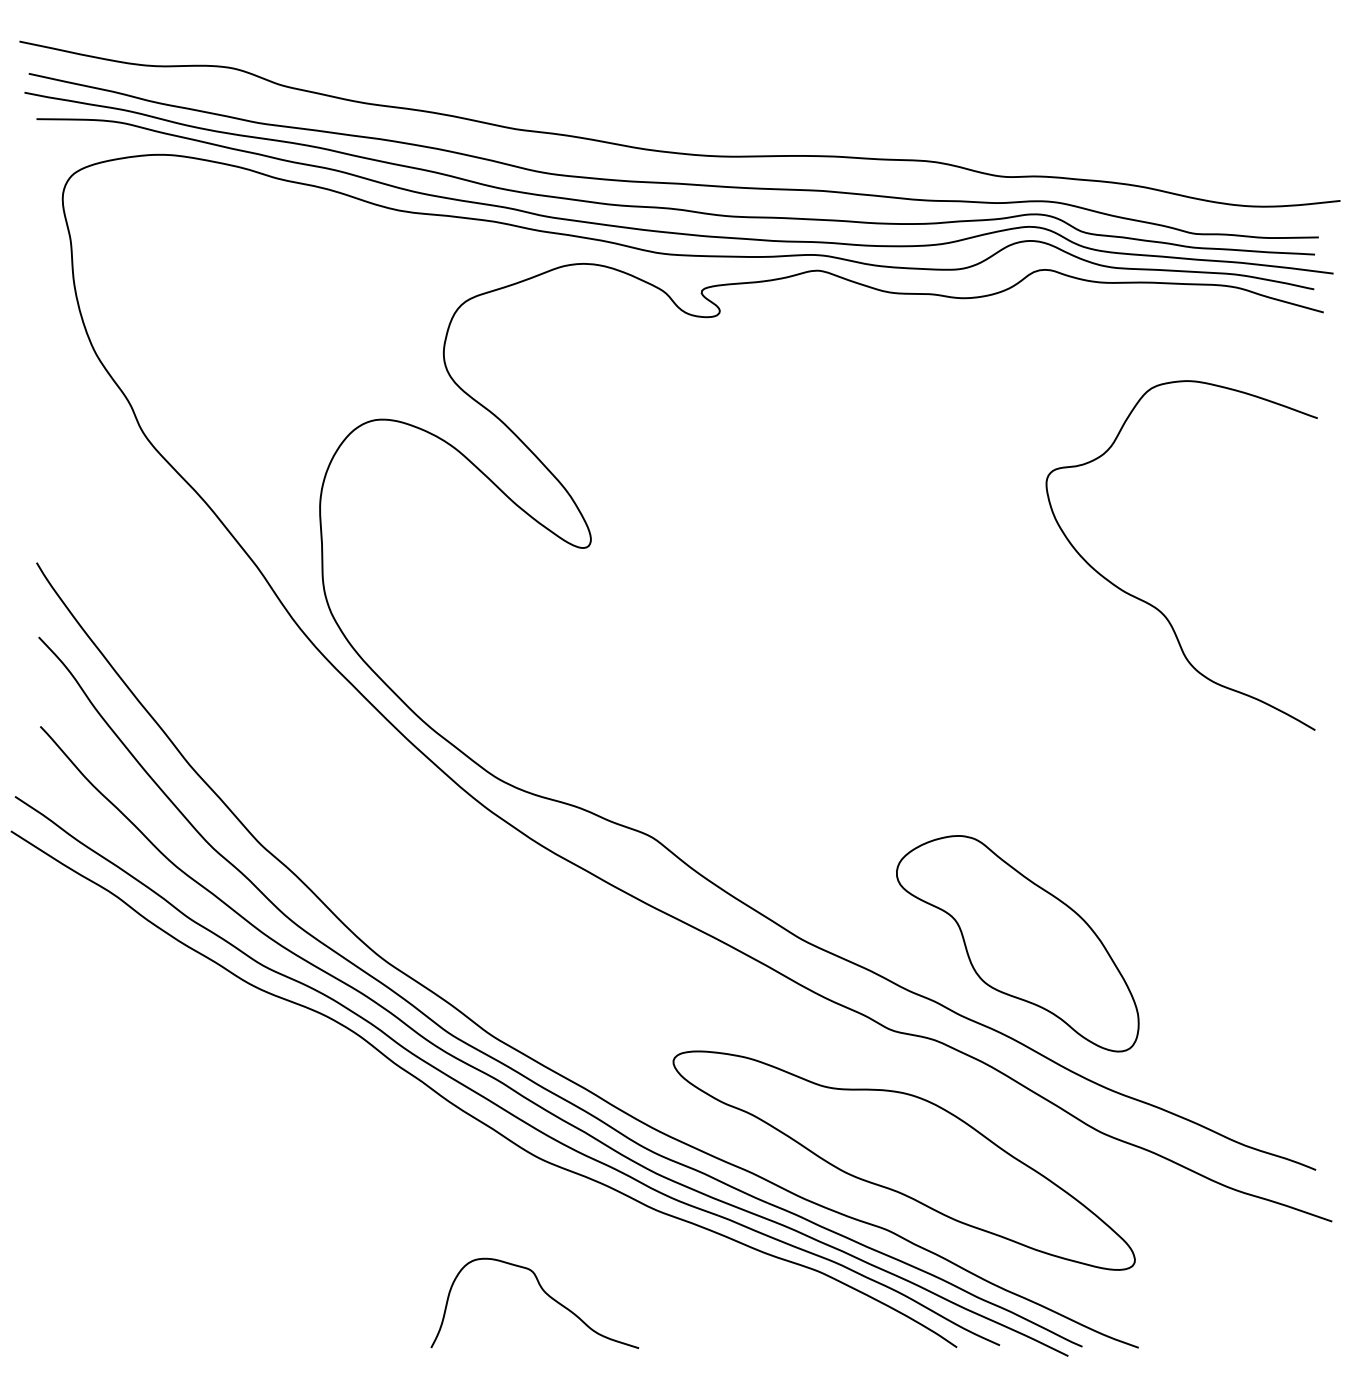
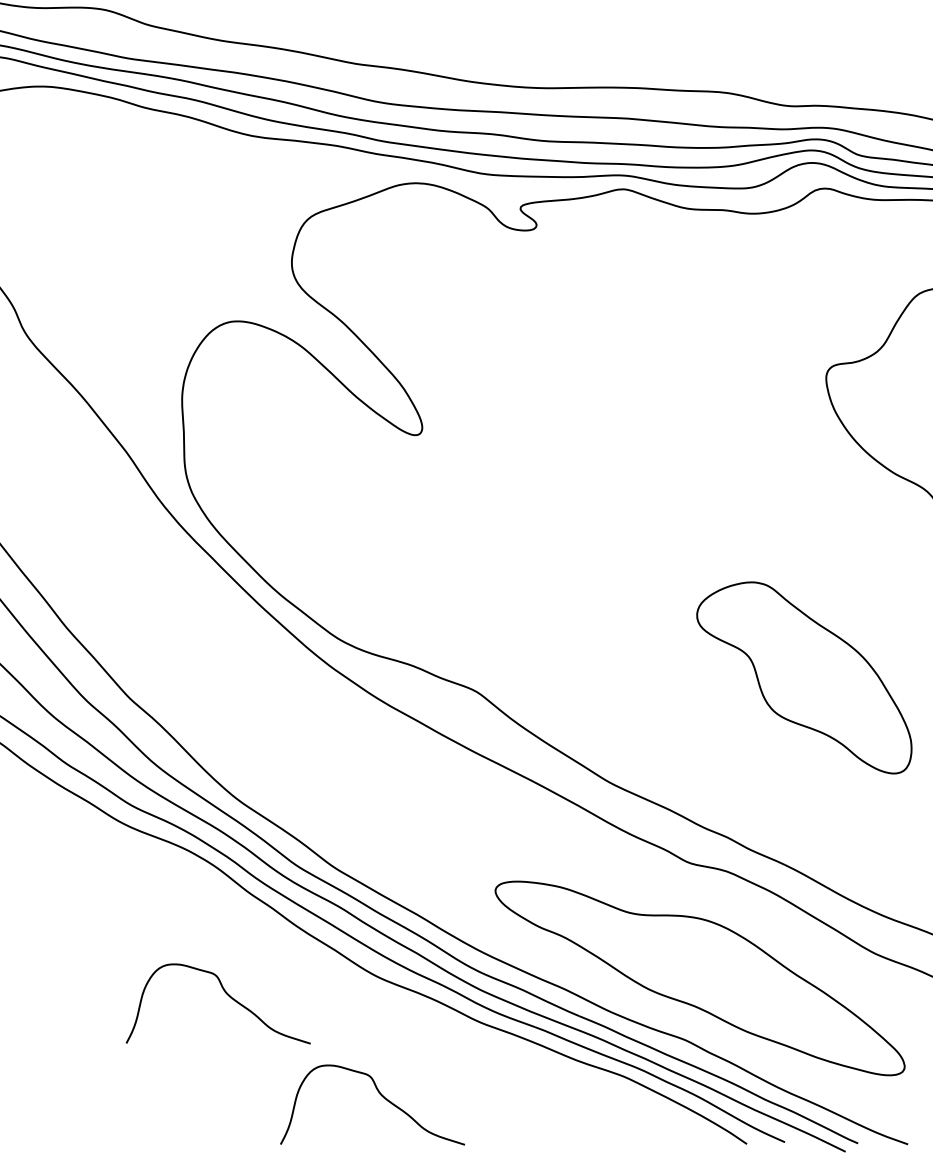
part: (1017, 943) -> (804, 677), moved
curve: (370, 1178) -> (226, 994), added

